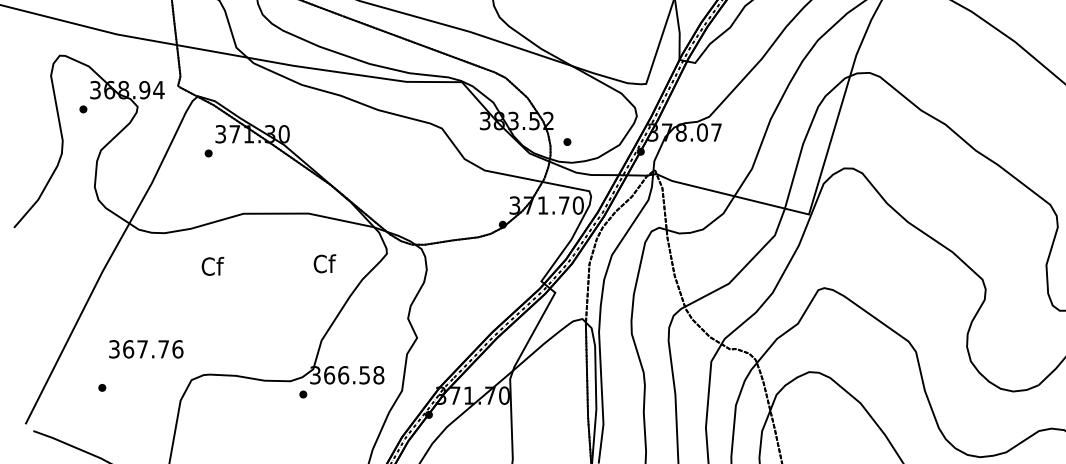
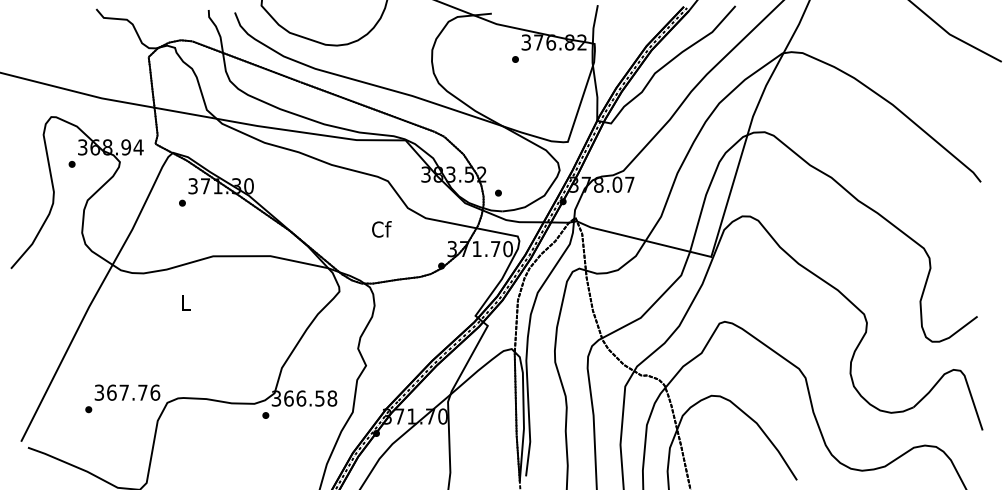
text: (324, 263) -> (381, 229), moved
text: (213, 266) -> (186, 302), Cf -> L
text: (146, 349) -> (127, 392), moved

